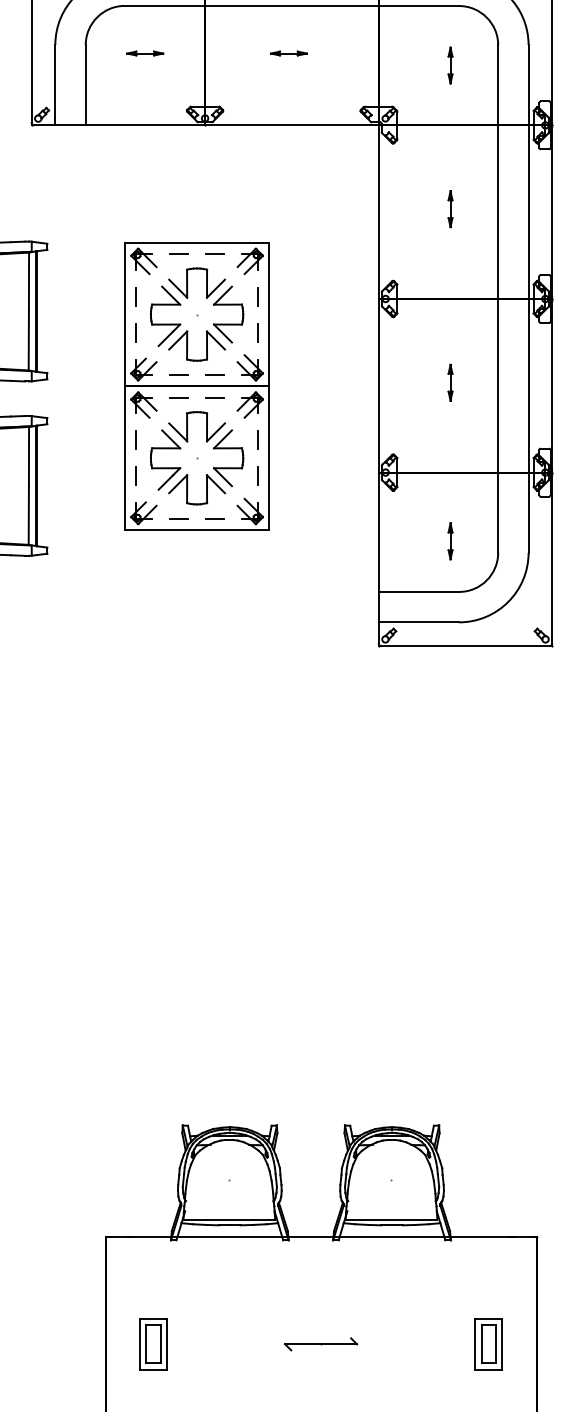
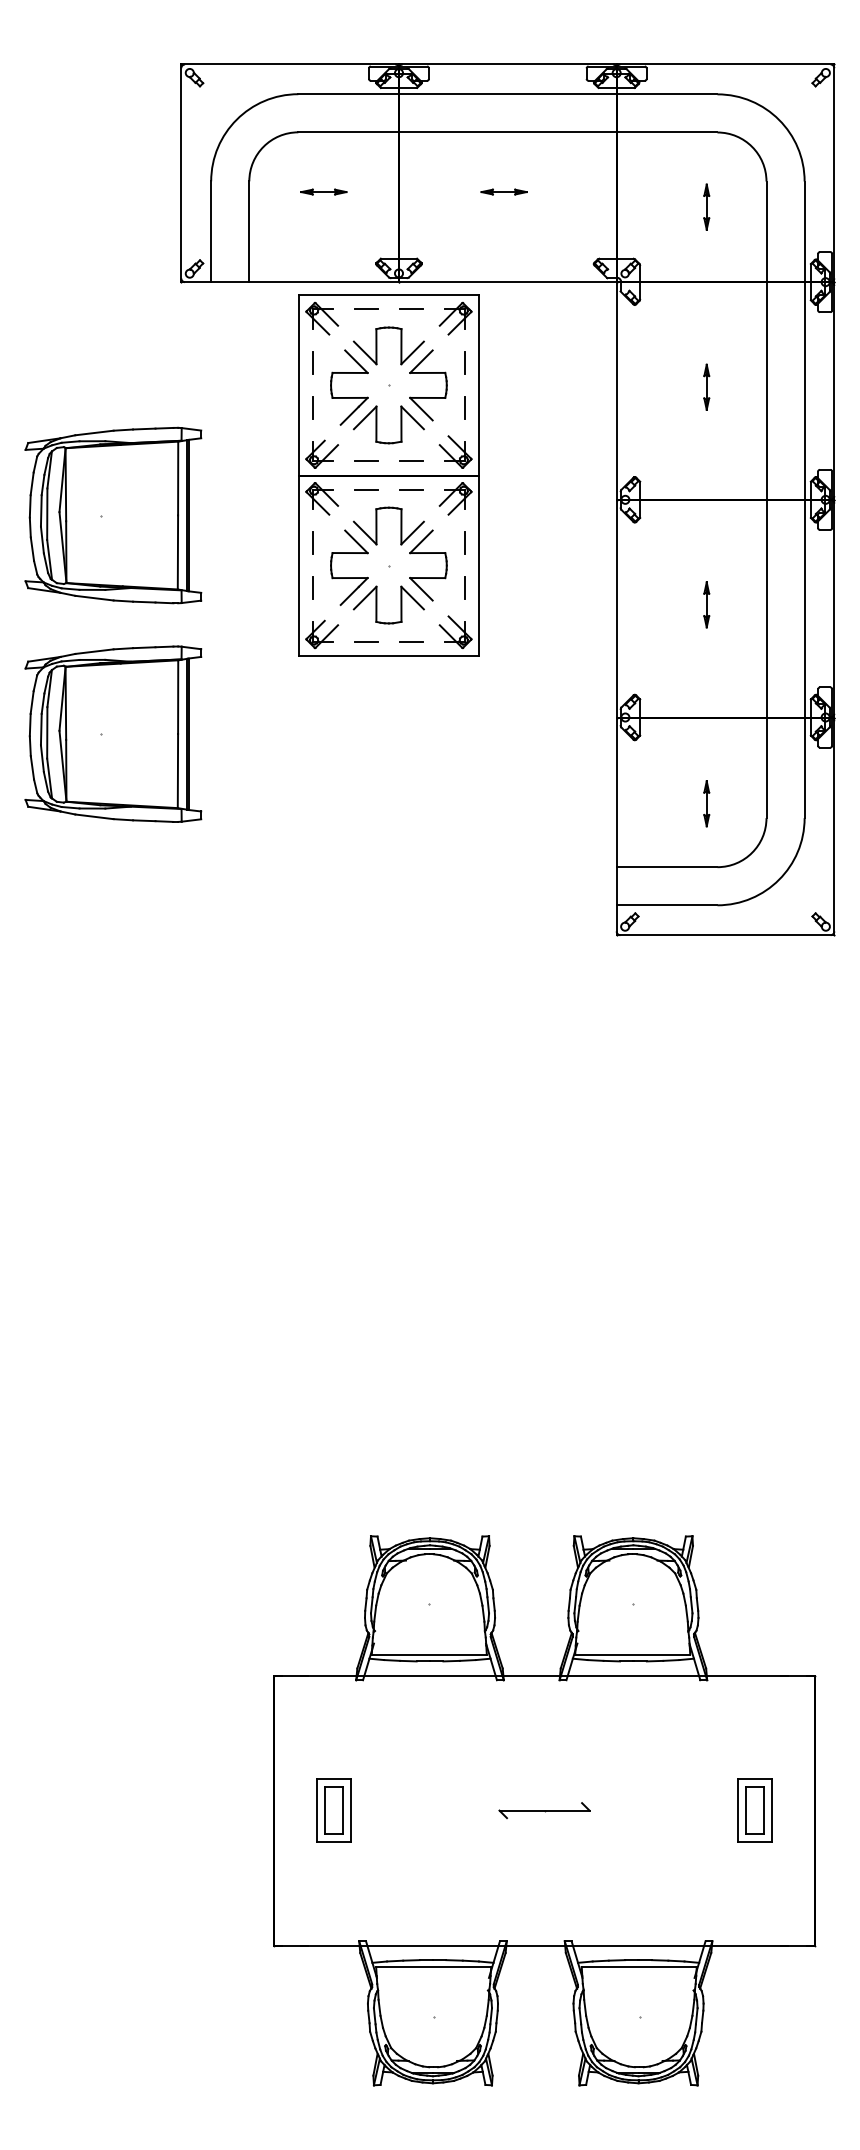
part: (196, 386) -> (388, 475), moved

